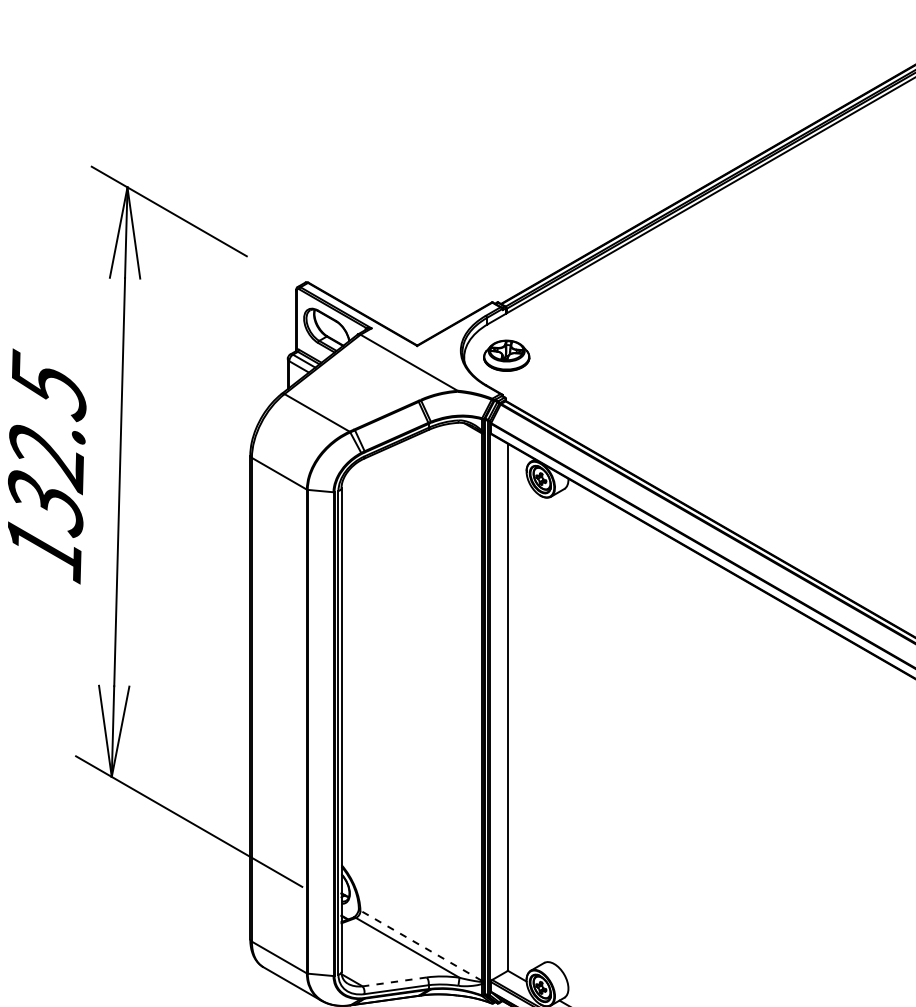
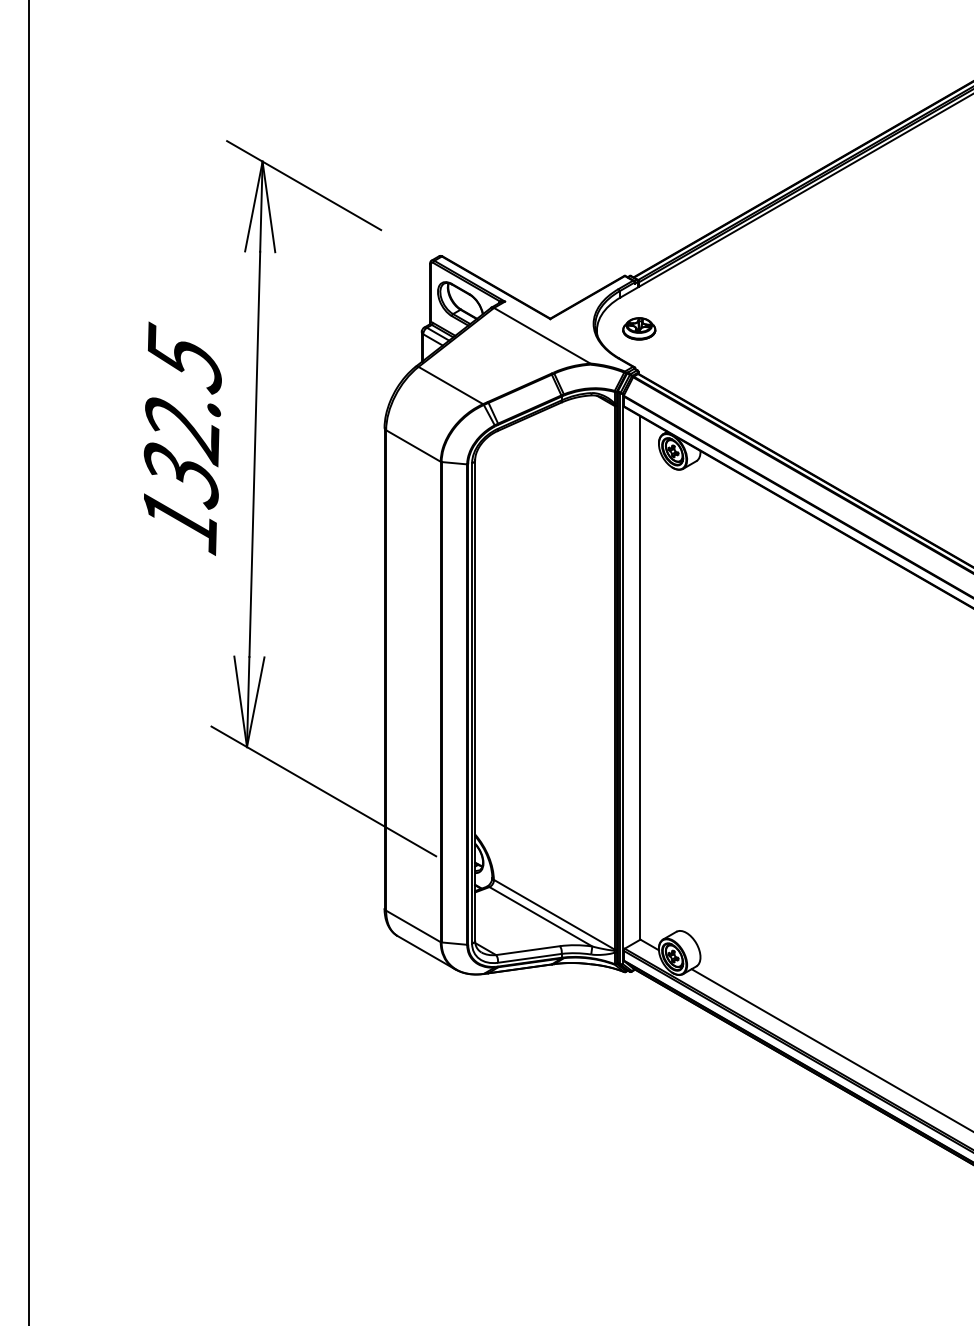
part: (507, 355) -> (639, 328), size x0.71
line: (421, 945) -> (554, 914), dashed -> solid
line: (394, 981) -> (527, 950), dashed -> solid

